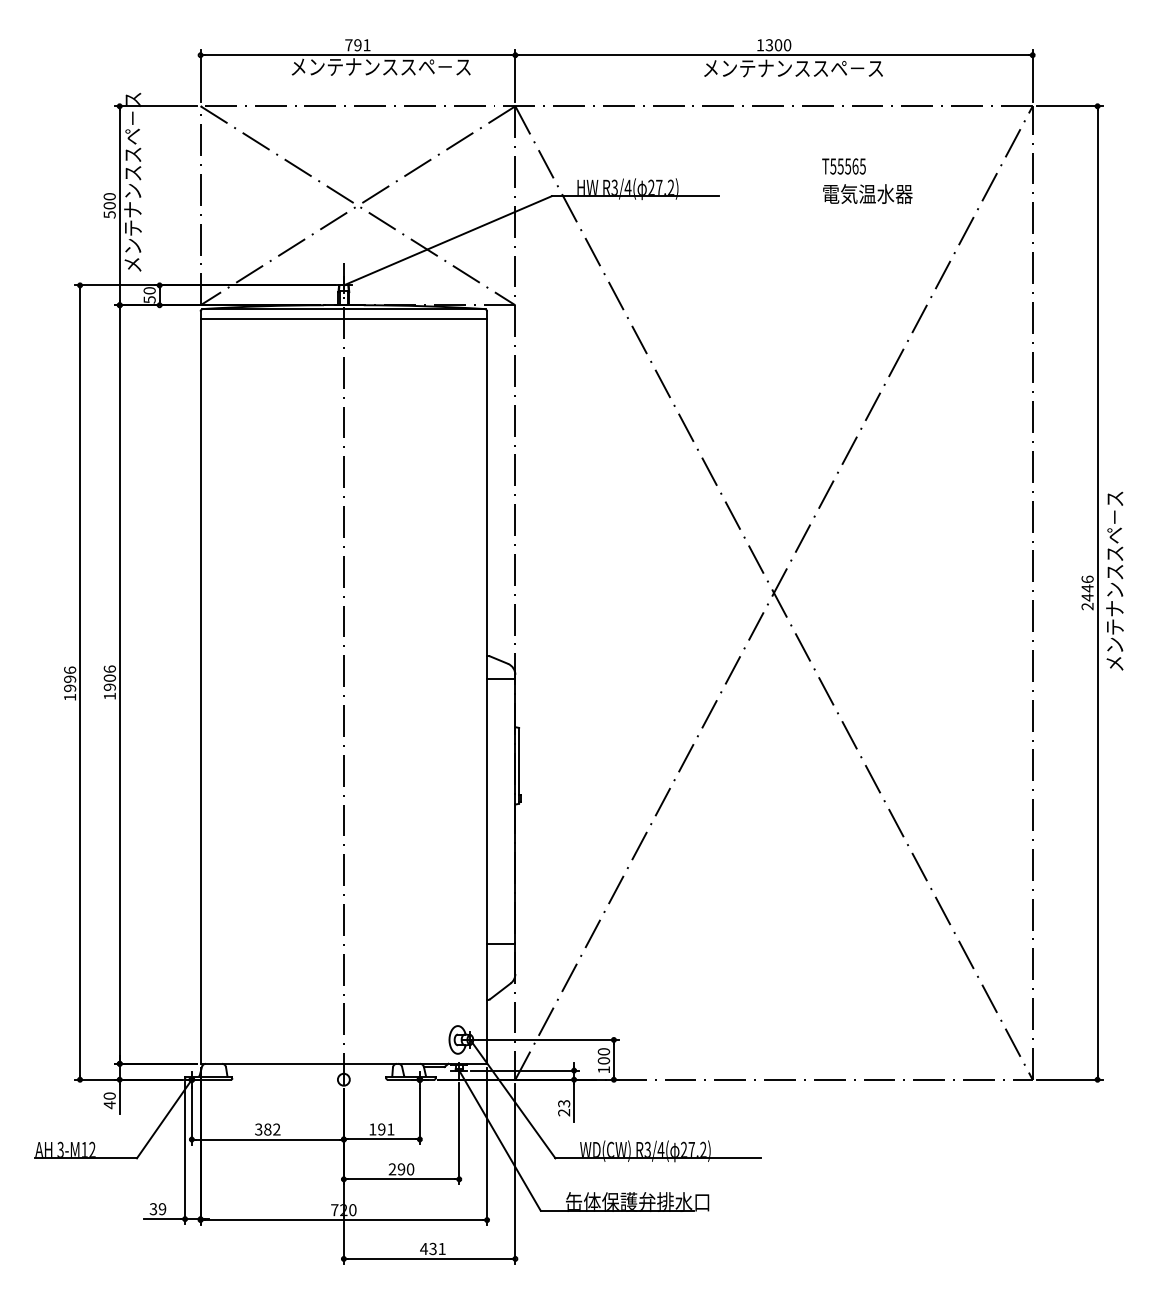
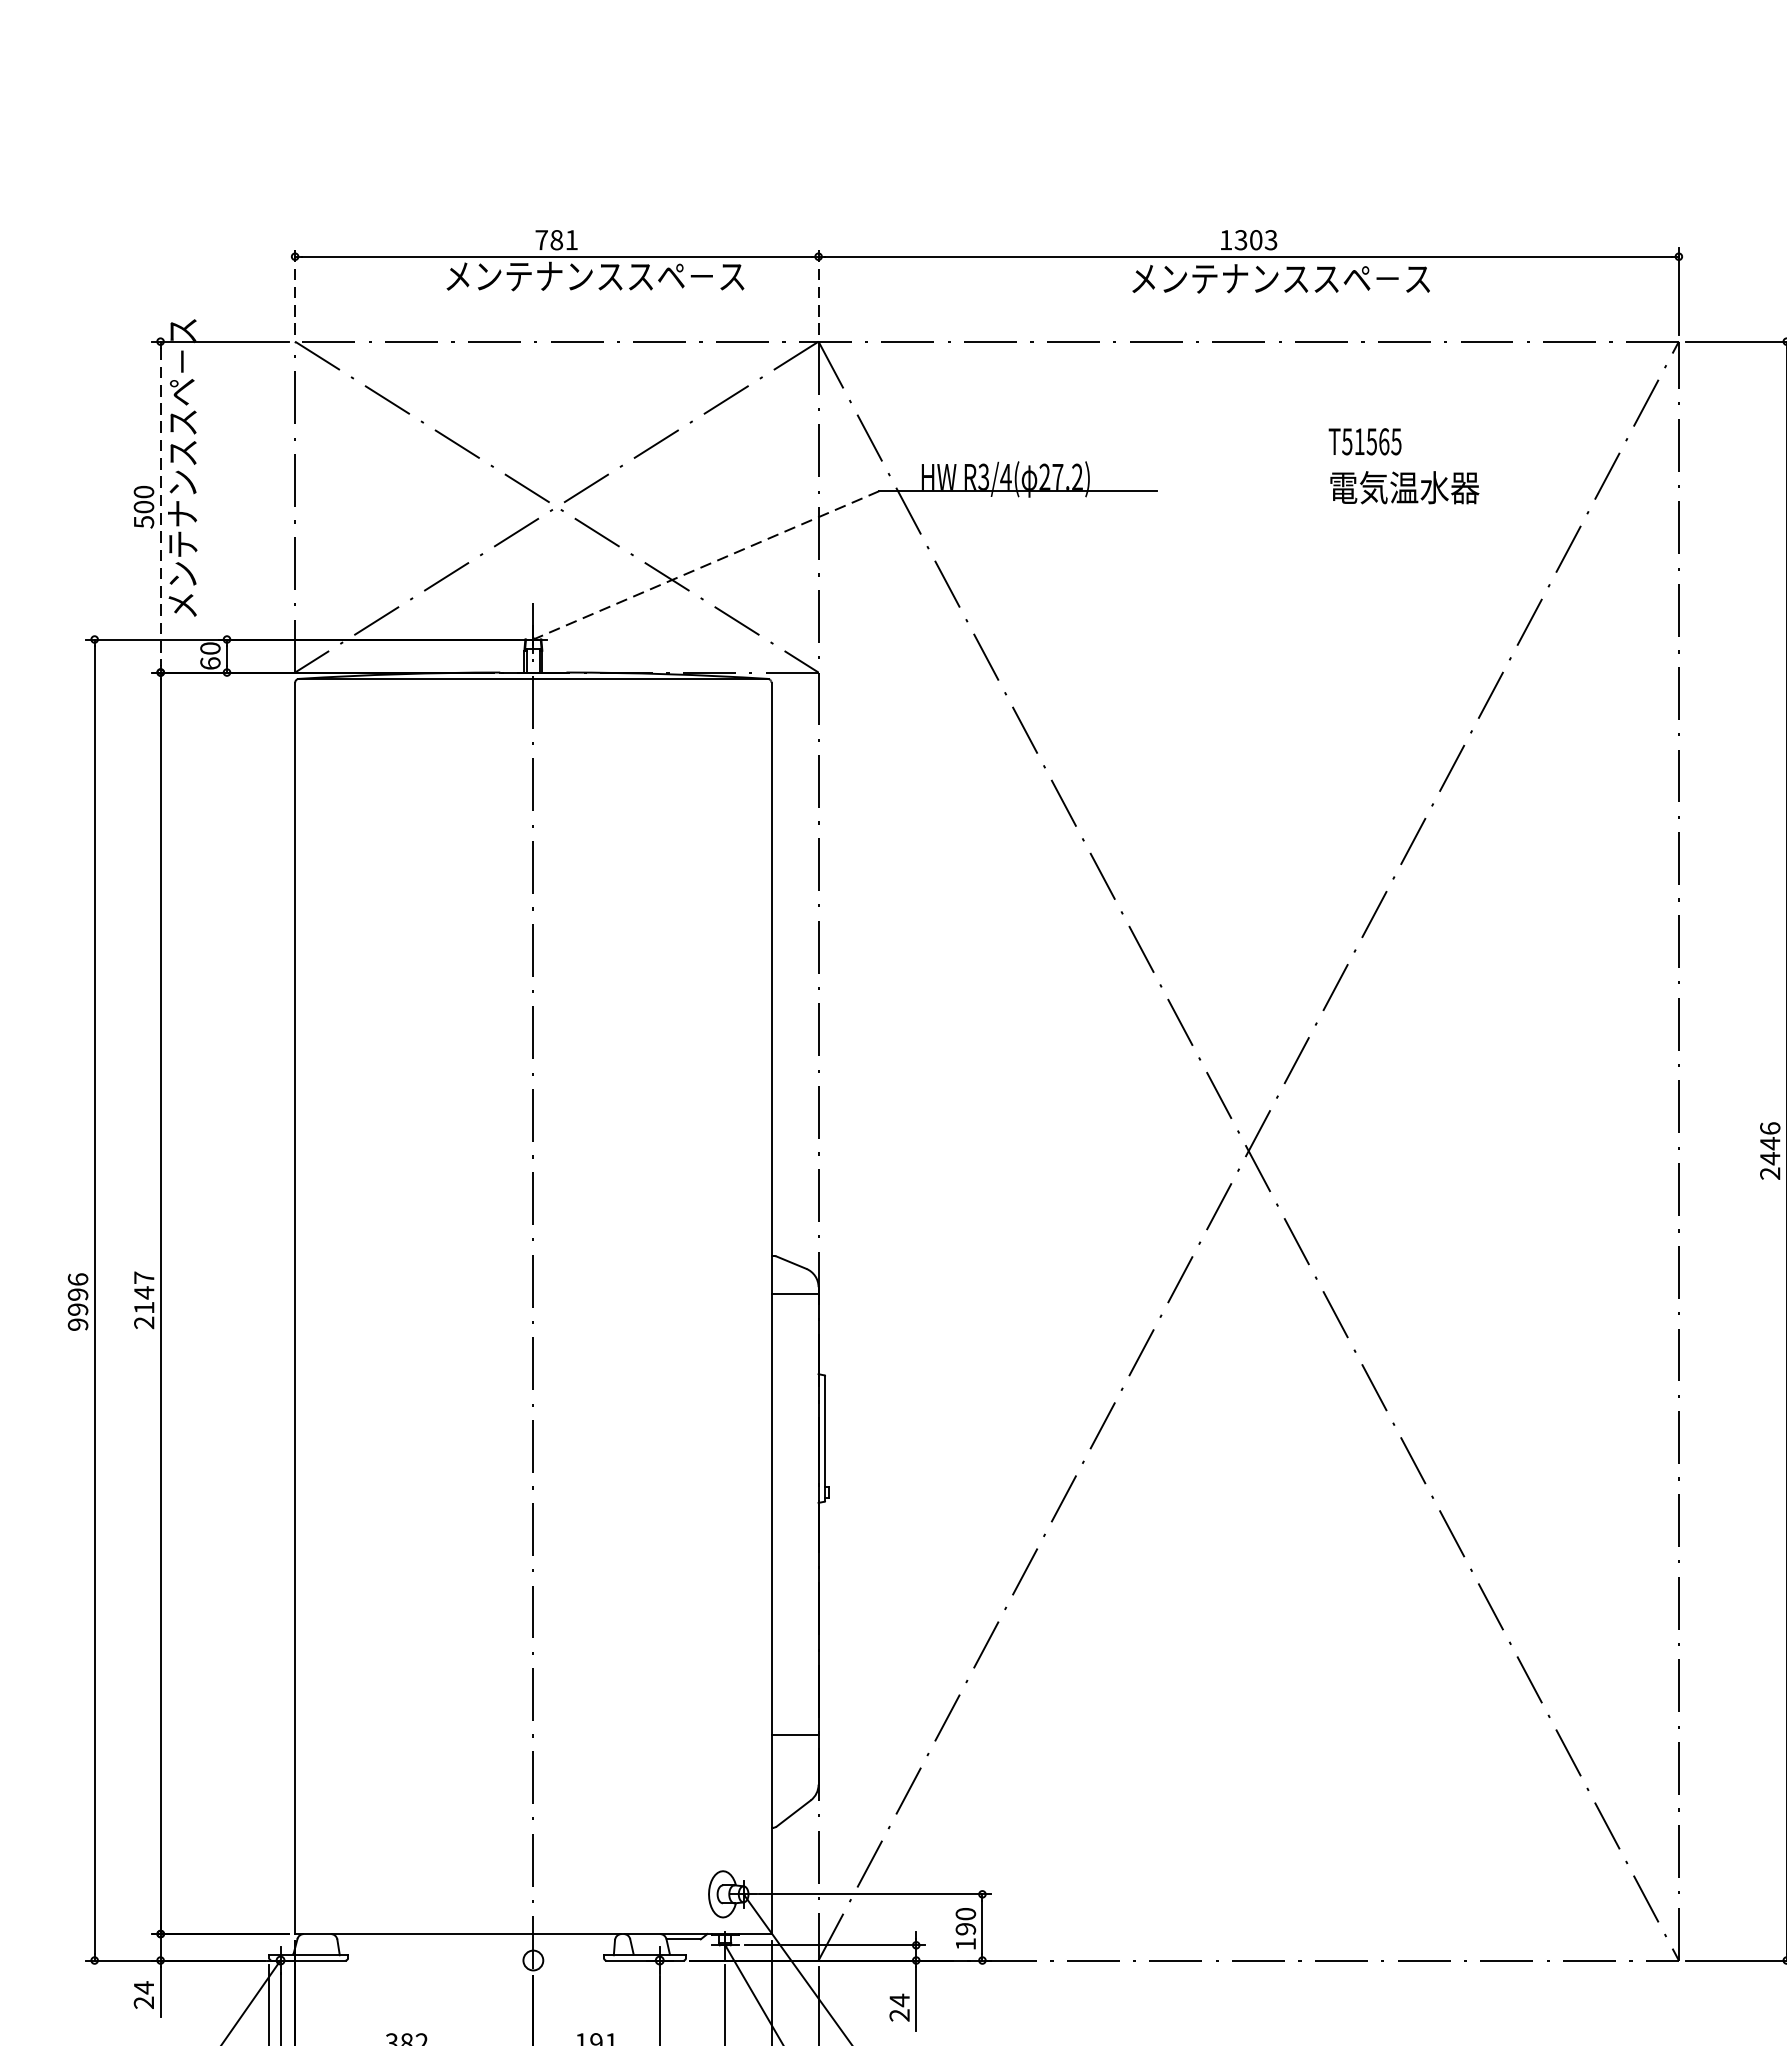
text: (357, 45) -> (556, 240), 791 -> 781
text: (787, 45) -> (1271, 240), 1300 -> 1303
line: (200, 75) -> (294, 290), solid -> dashed
line: (515, 75) -> (818, 290), solid -> dashed
text: (840, 166) -> (1359, 441), T55565 -> T51565
line: (119, 205) -> (160, 506), solid -> dashed
line: (447, 240) -> (705, 564), solid -> dashed
text: (149, 299) -> (210, 662), 50 -> 60
line: (343, 319) -> (532, 696), removed
text: (109, 682) -> (143, 1299), 1906 -> 2147
text: (70, 697) -> (78, 1324), 1996 -> 9996
text: (603, 1060) -> (965, 1928), 100 -> 190
text: (109, 1100) -> (143, 1995), 40 -> 24
text: (564, 1103) -> (900, 2000), 23 -> 24

